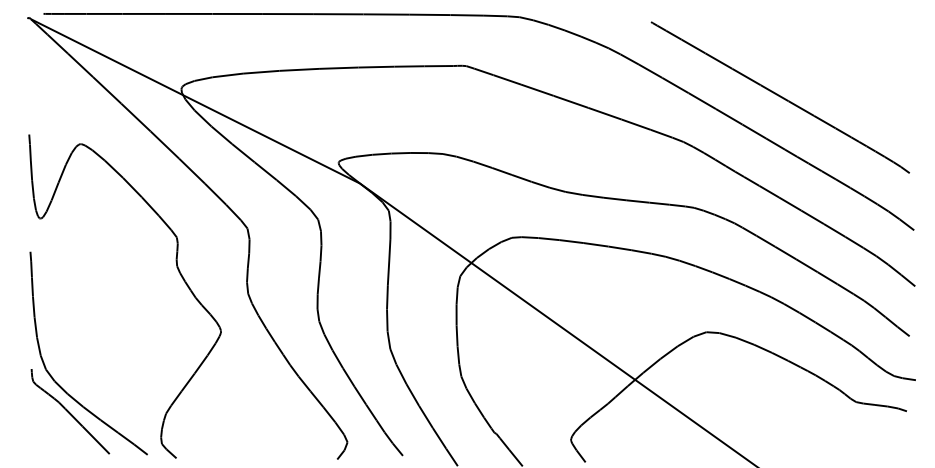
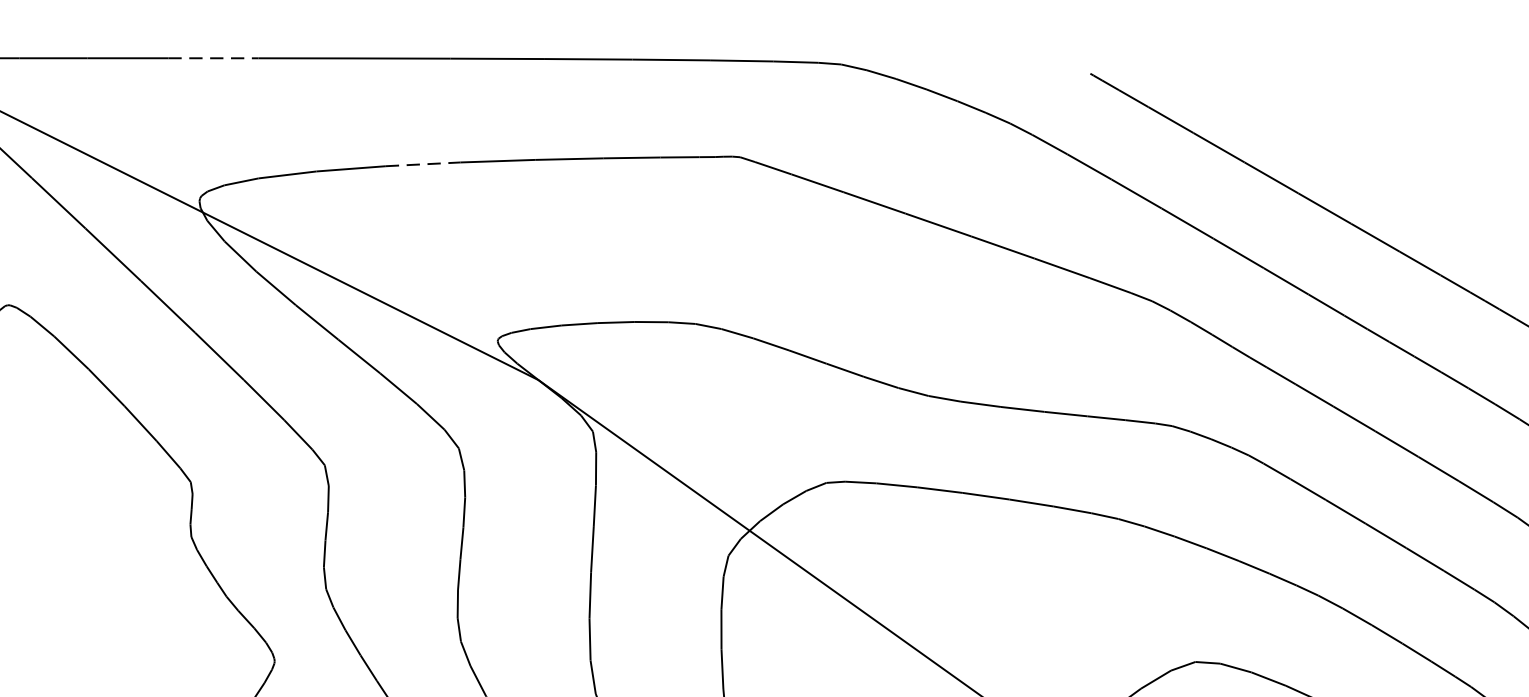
line: (188, 13) -> (212, 57), solid -> dashed
line: (299, 69) -> (423, 163), solid -> dashed

